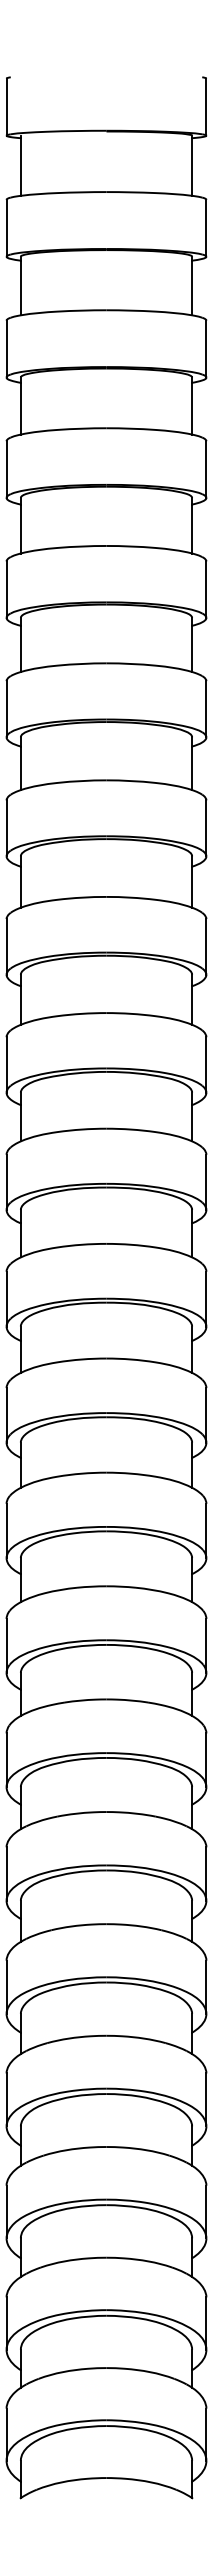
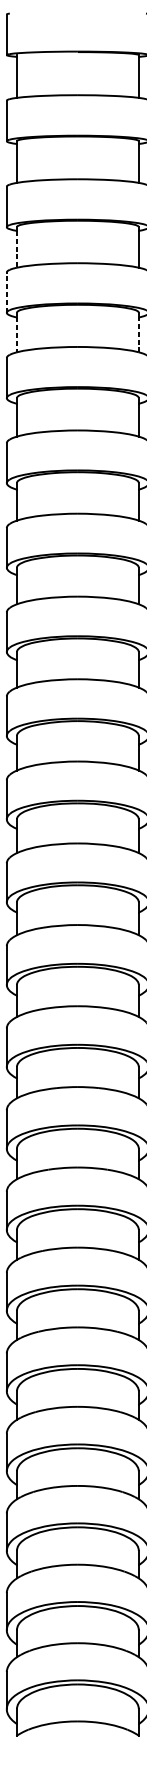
line: (20, 408) -> (16, 249), solid -> dashed
line: (6, 469) -> (6, 292), solid -> dashed
line: (192, 528) -> (139, 334), solid -> dashed
line: (20, 529) -> (16, 335), solid -> dashed

